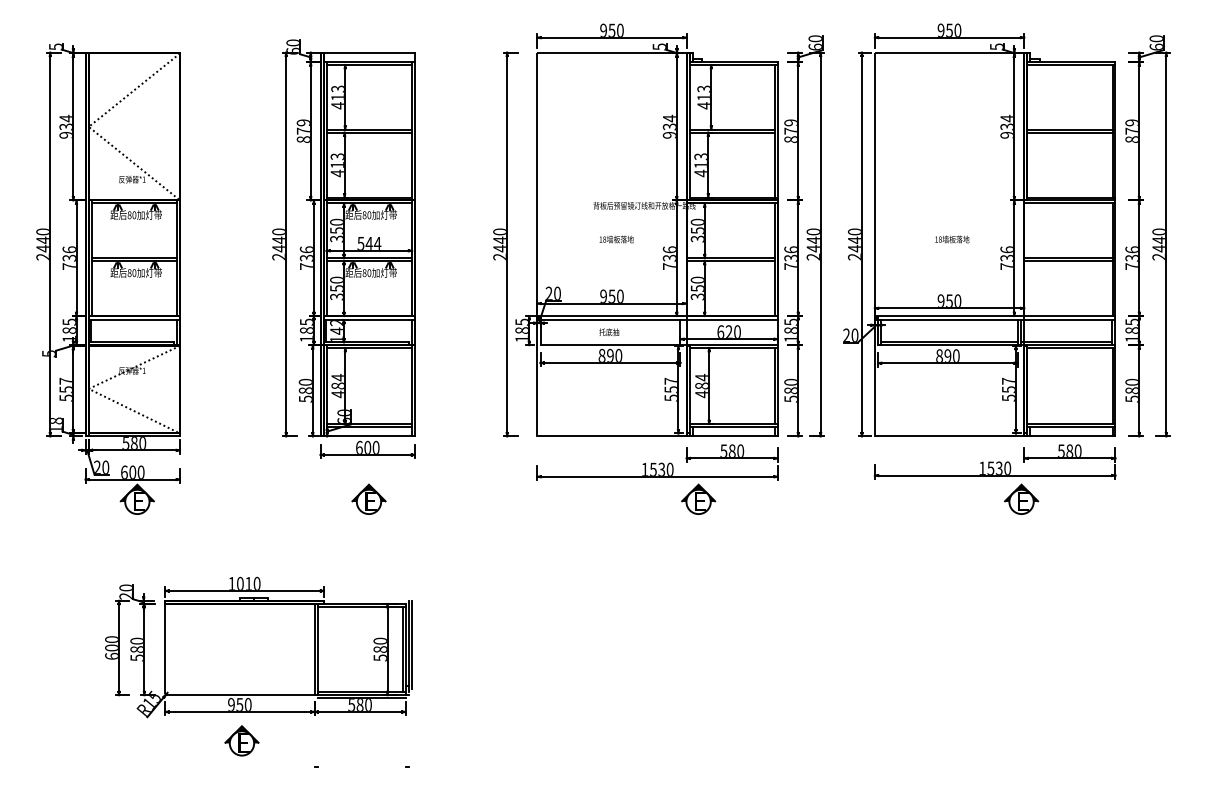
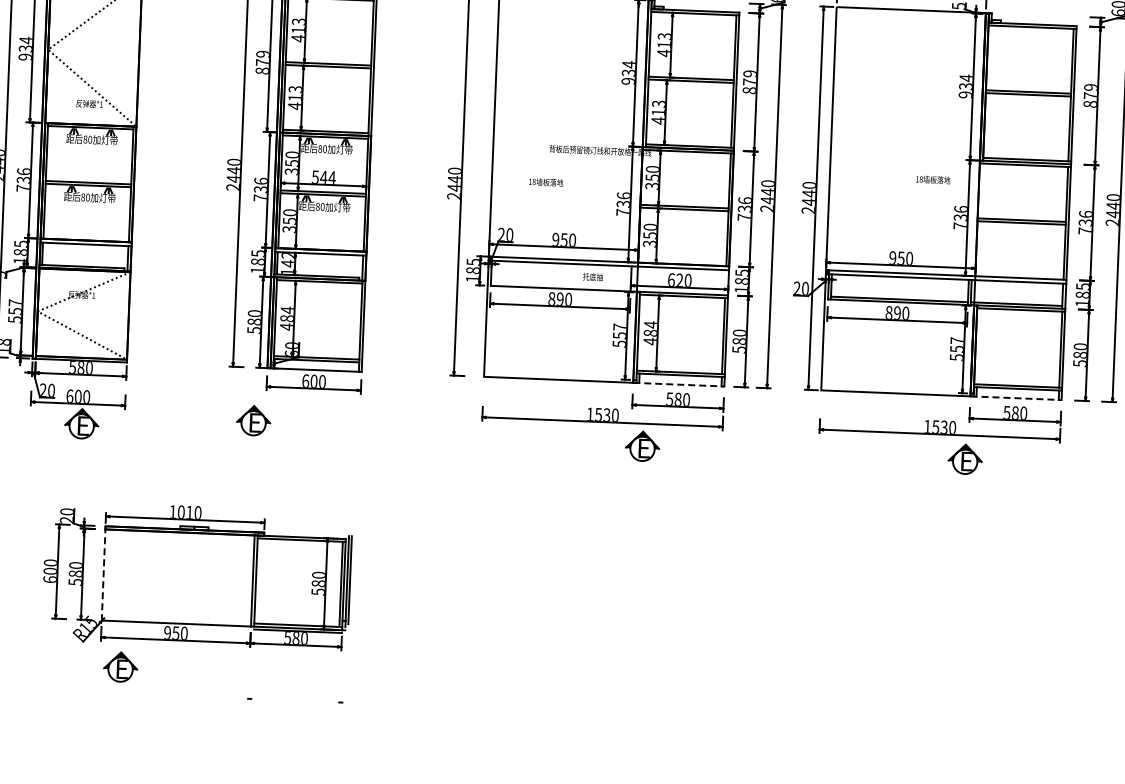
text: (616, 239) -> (546, 182), moved
text: (952, 239) -> (933, 179), moved
text: (609, 332) -> (593, 277), moved
line: (732, 436) -> (678, 384), solid -> dashed
line: (1069, 436) -> (1015, 398), solid -> dashed
part: (368, 498) -> (253, 419), moved
line: (165, 646) -> (104, 571), solid -> dashed
part: (241, 740) -> (120, 666), moved

